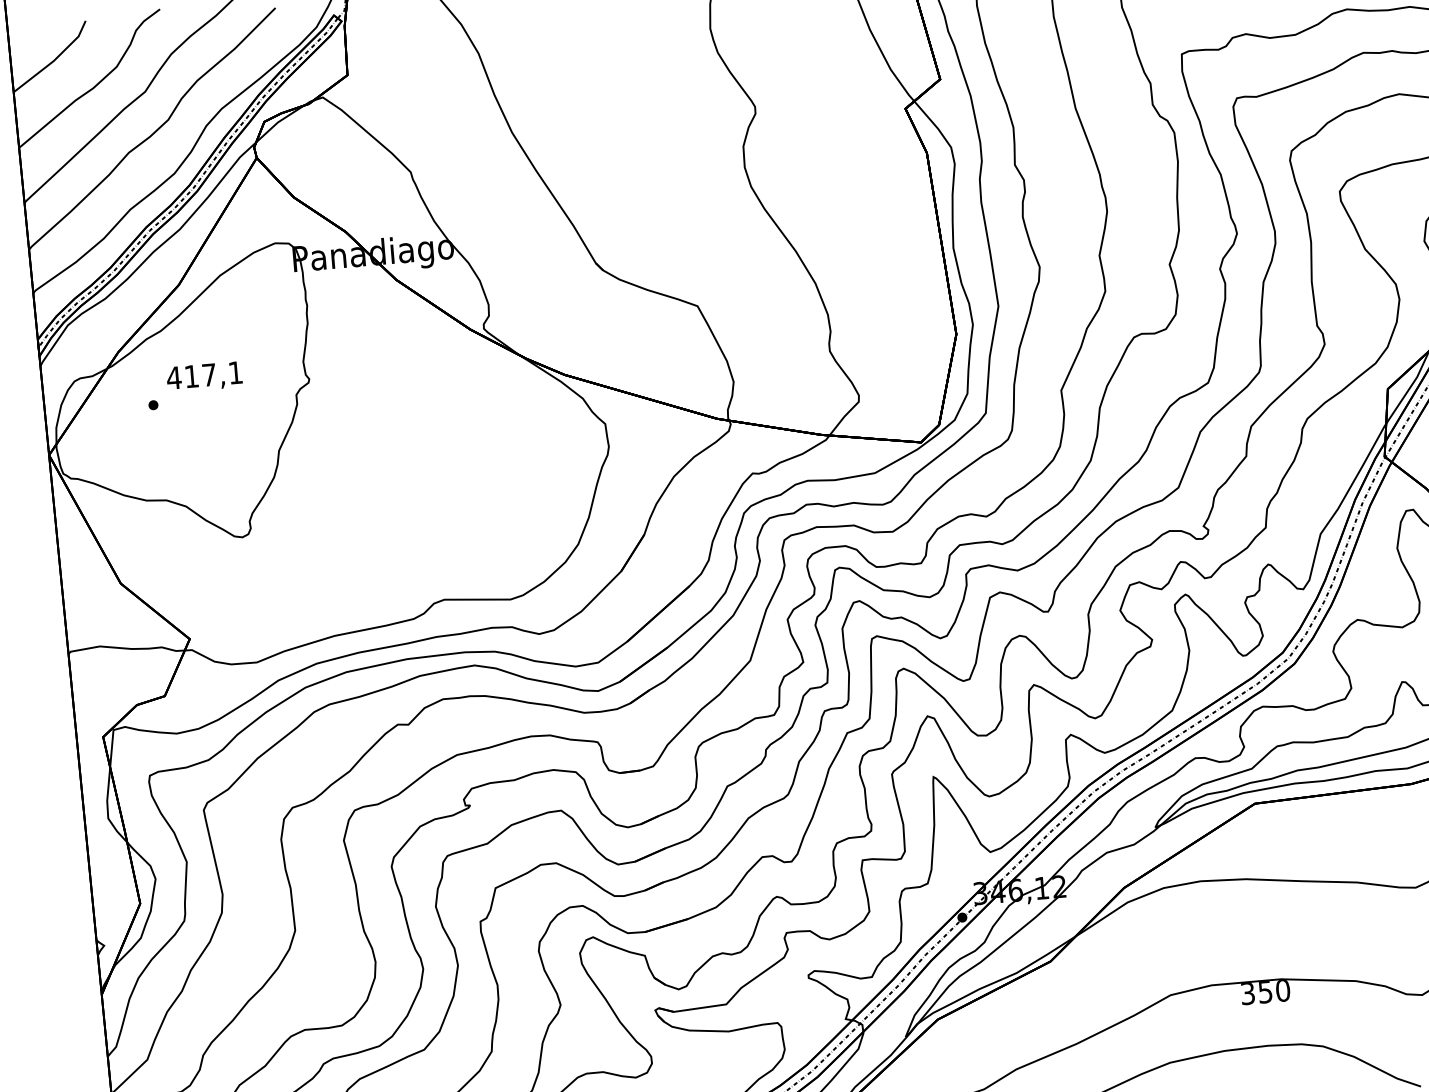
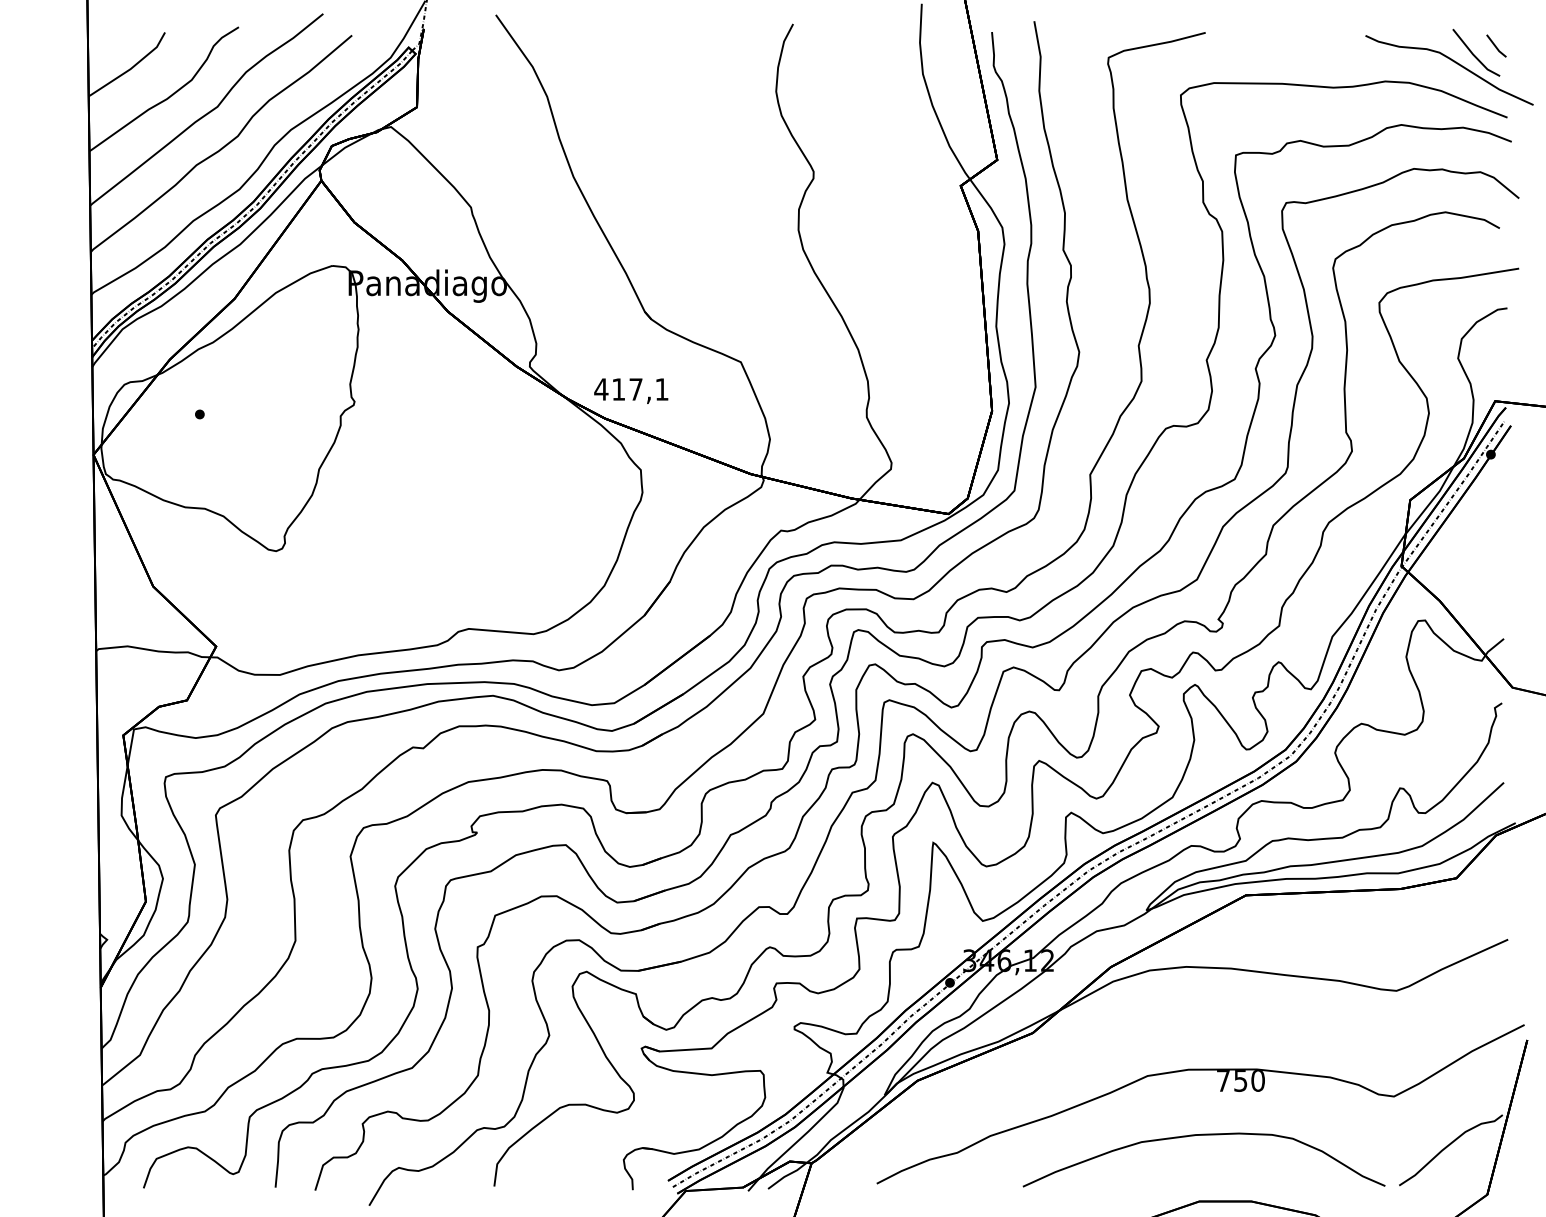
text: (204, 376) -> (631, 390), moved
text: (1248, 994) -> (1223, 1081), 350 -> 750

